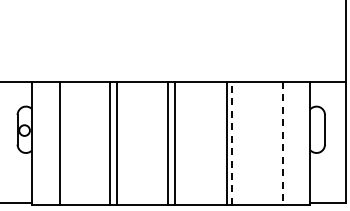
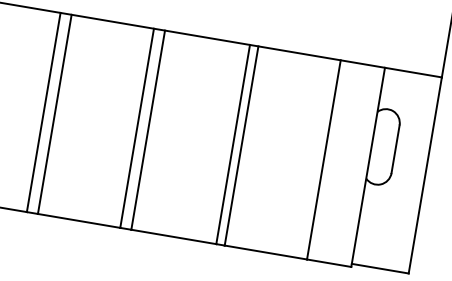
line: (232, 142) -> (242, 144), dashed -> solid
line: (283, 143) -> (324, 160), dashed -> solid

